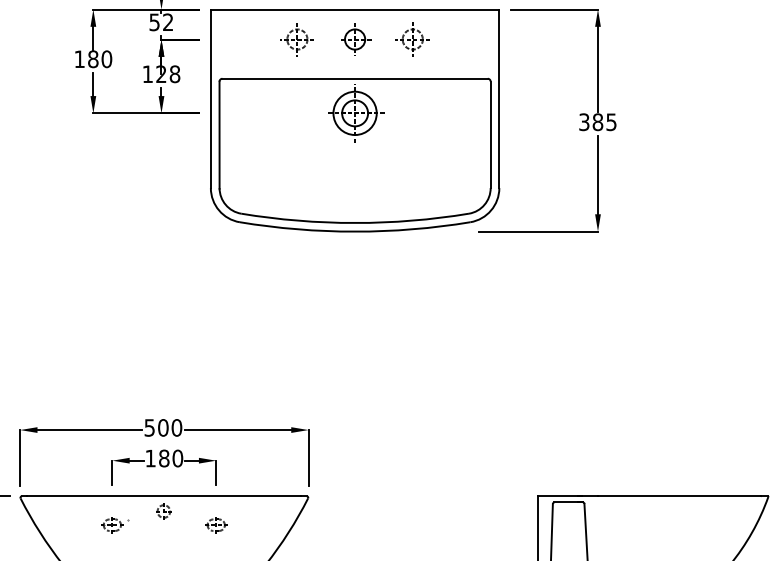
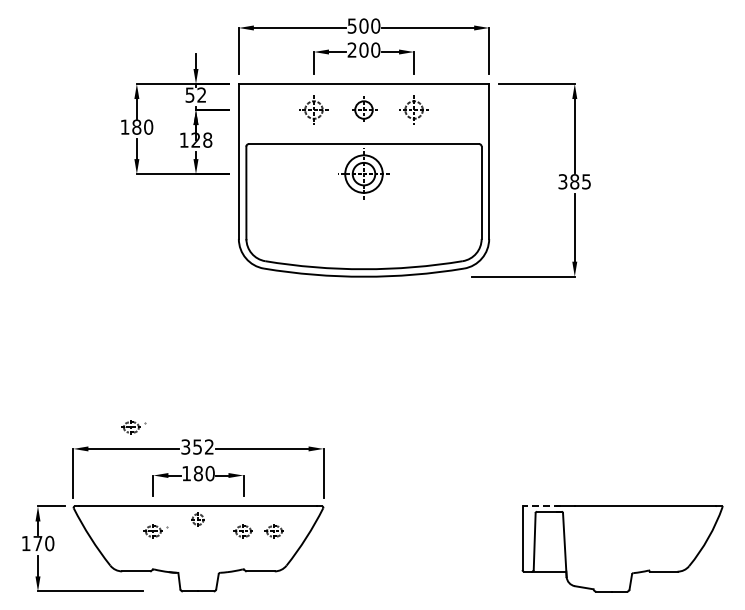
part: (89, 405) -> (133, 427), added
text: (163, 427) -> (197, 446), 500 -> 352
line: (559, 496) -> (541, 506), solid -> dashed
part: (250, 525) -> (273, 531), added

